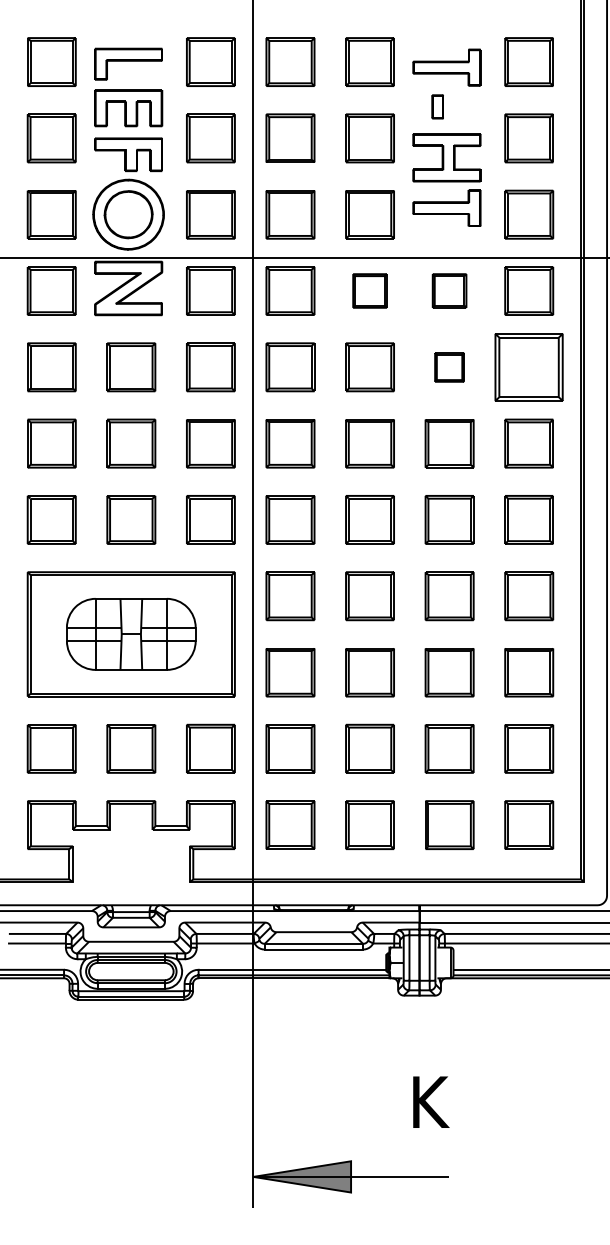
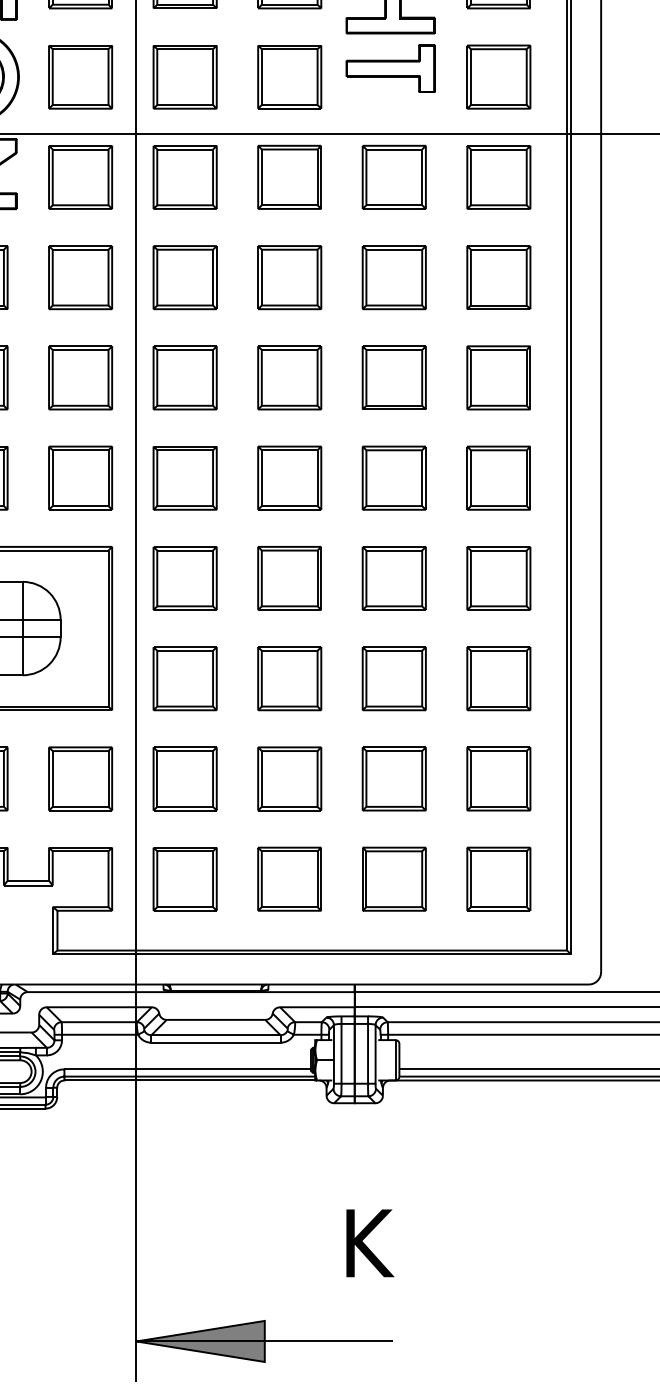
part: (369, 290) -> (289, 176), size x1.43
part: (449, 290) -> (394, 176), size x1.43
part: (529, 366) -> (499, 276), size x0.71
part: (449, 367) -> (394, 277), size x1.67

